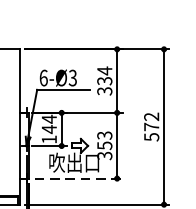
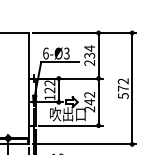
text: (105, 91) -> (90, 63), 334 -> 234
text: (48, 123) -> (49, 86), 144 -> 122
text: (104, 144) -> (89, 101), 353 -> 242
line: (77, 178) -> (70, 125), dashed -> solid

